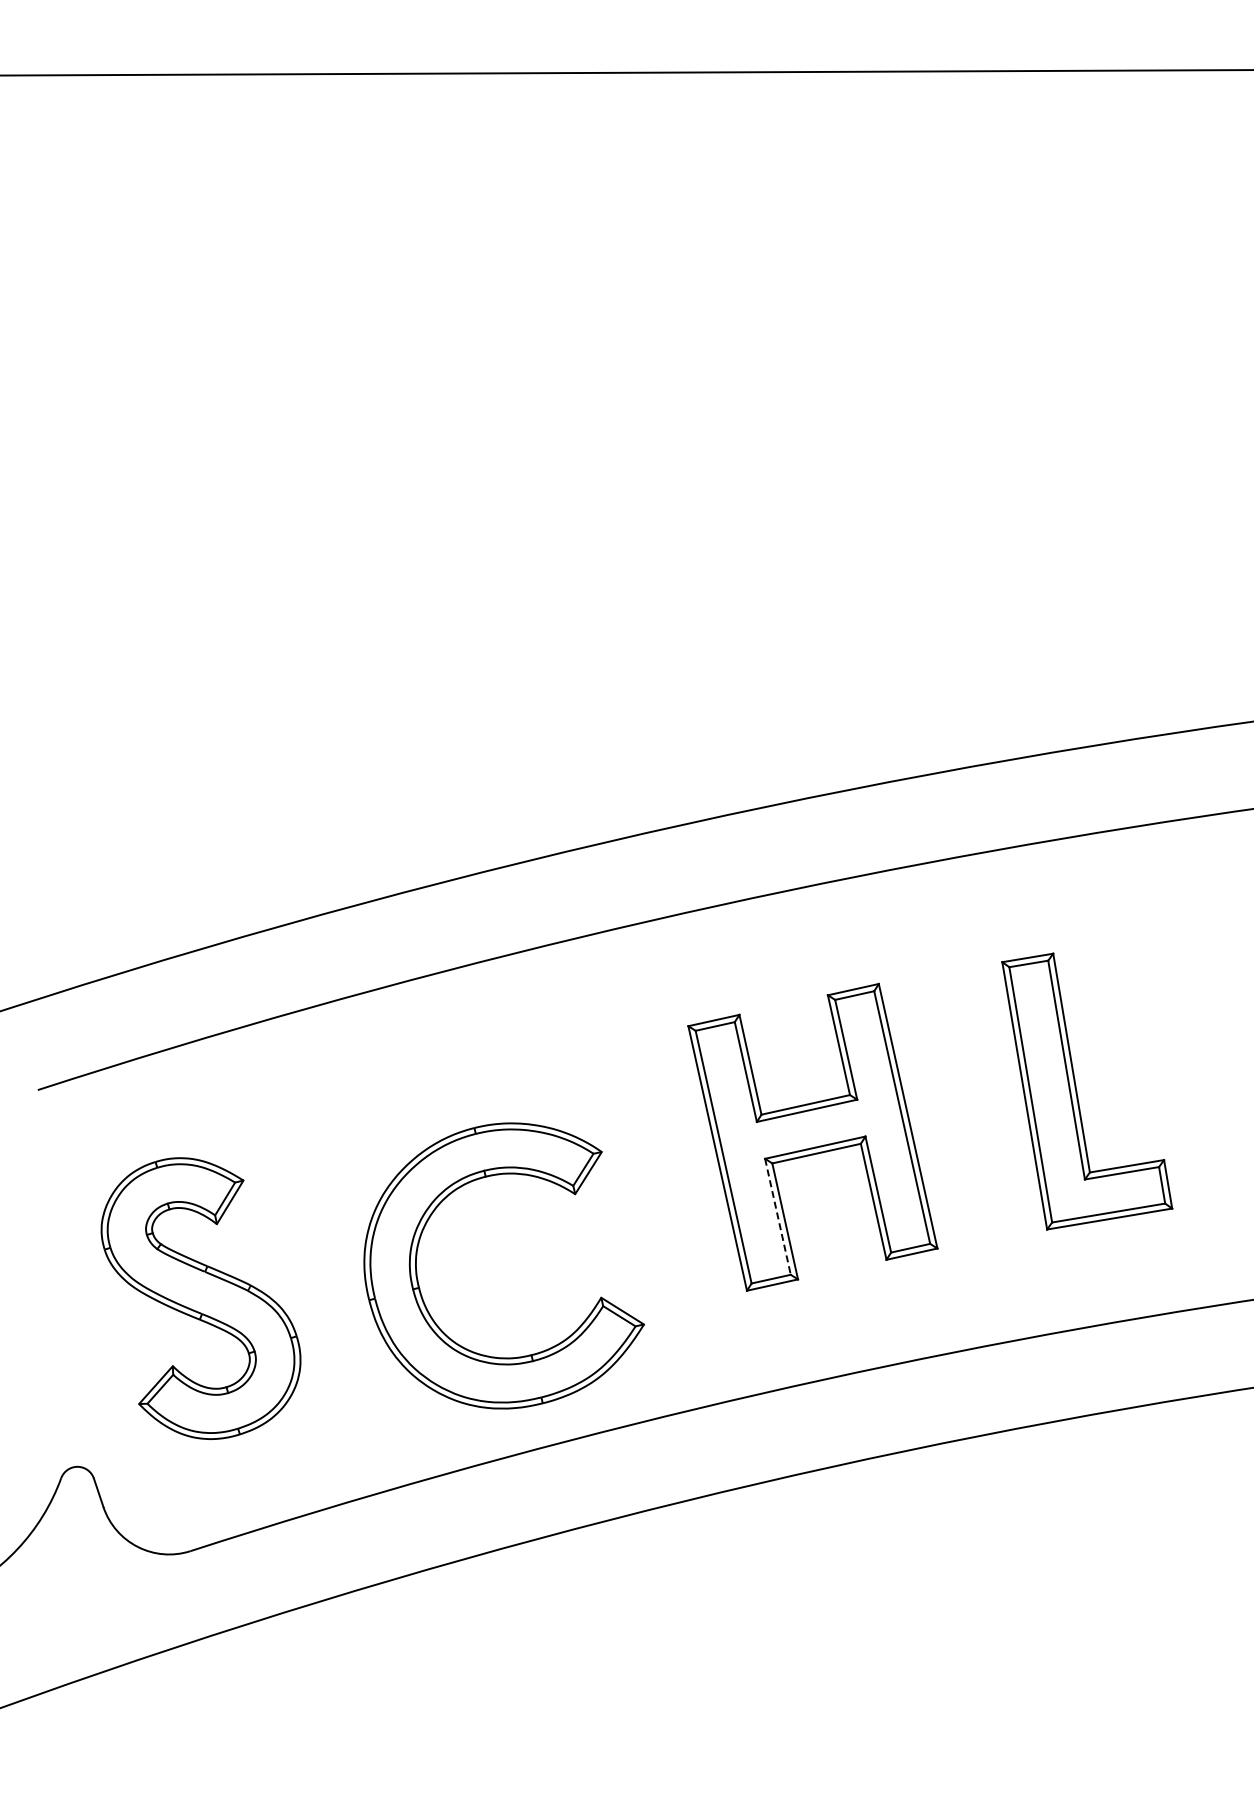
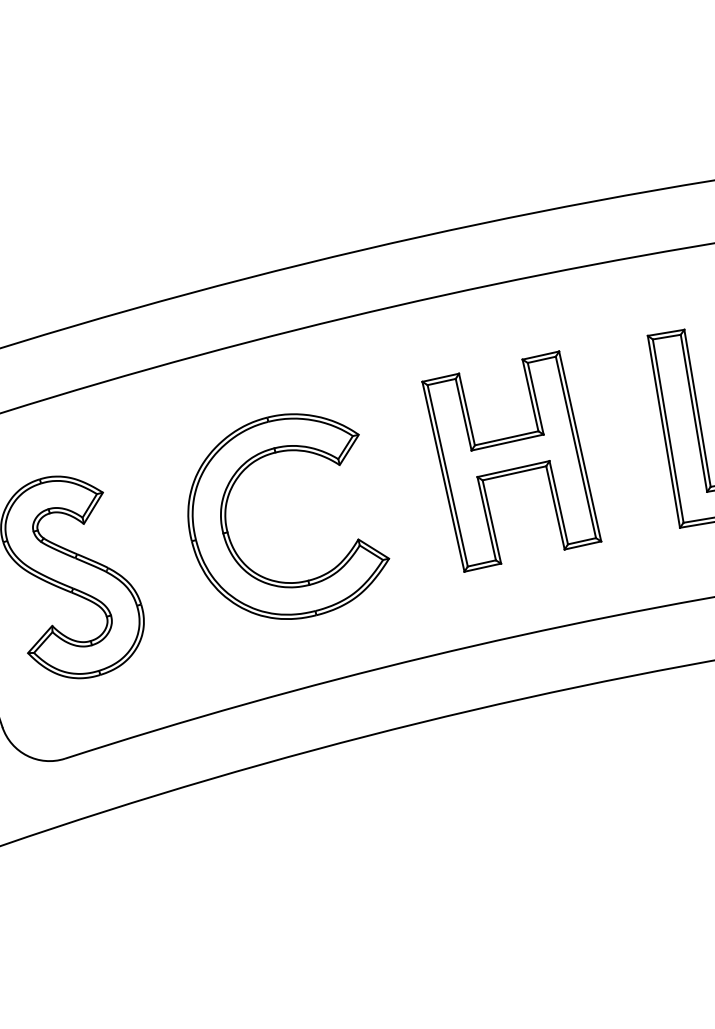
line: (778, 1217) -> (487, 519), dashed -> solid
part: (420, 1288) -> (228, 532), moved

